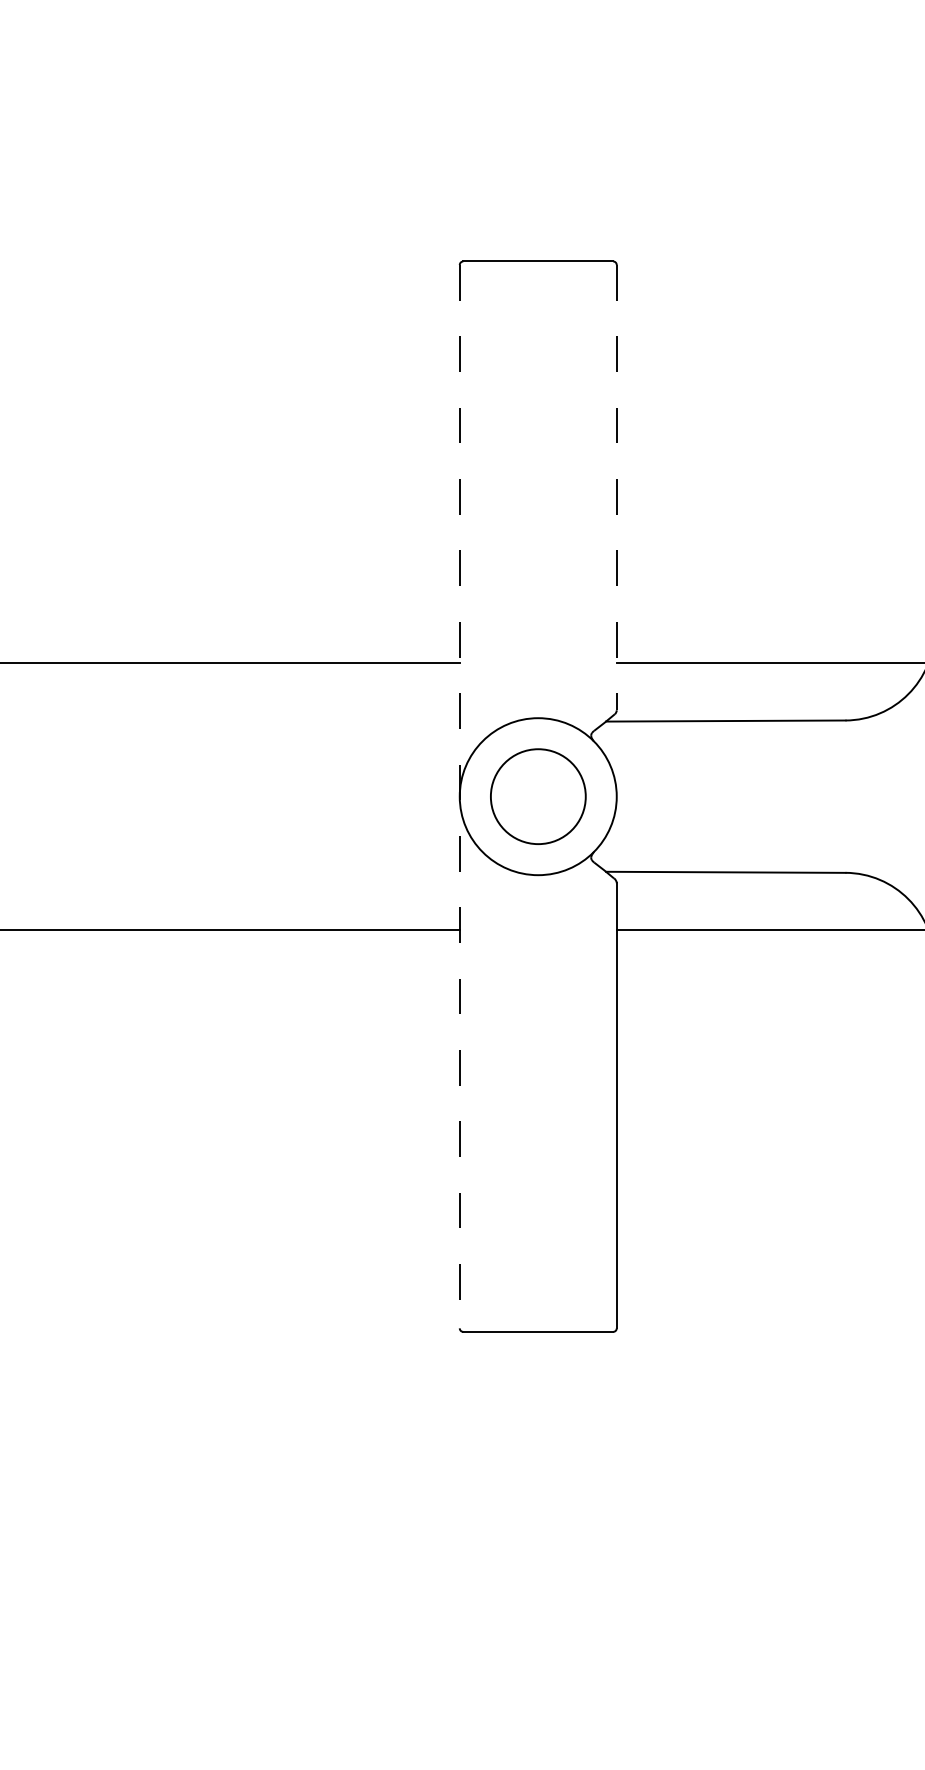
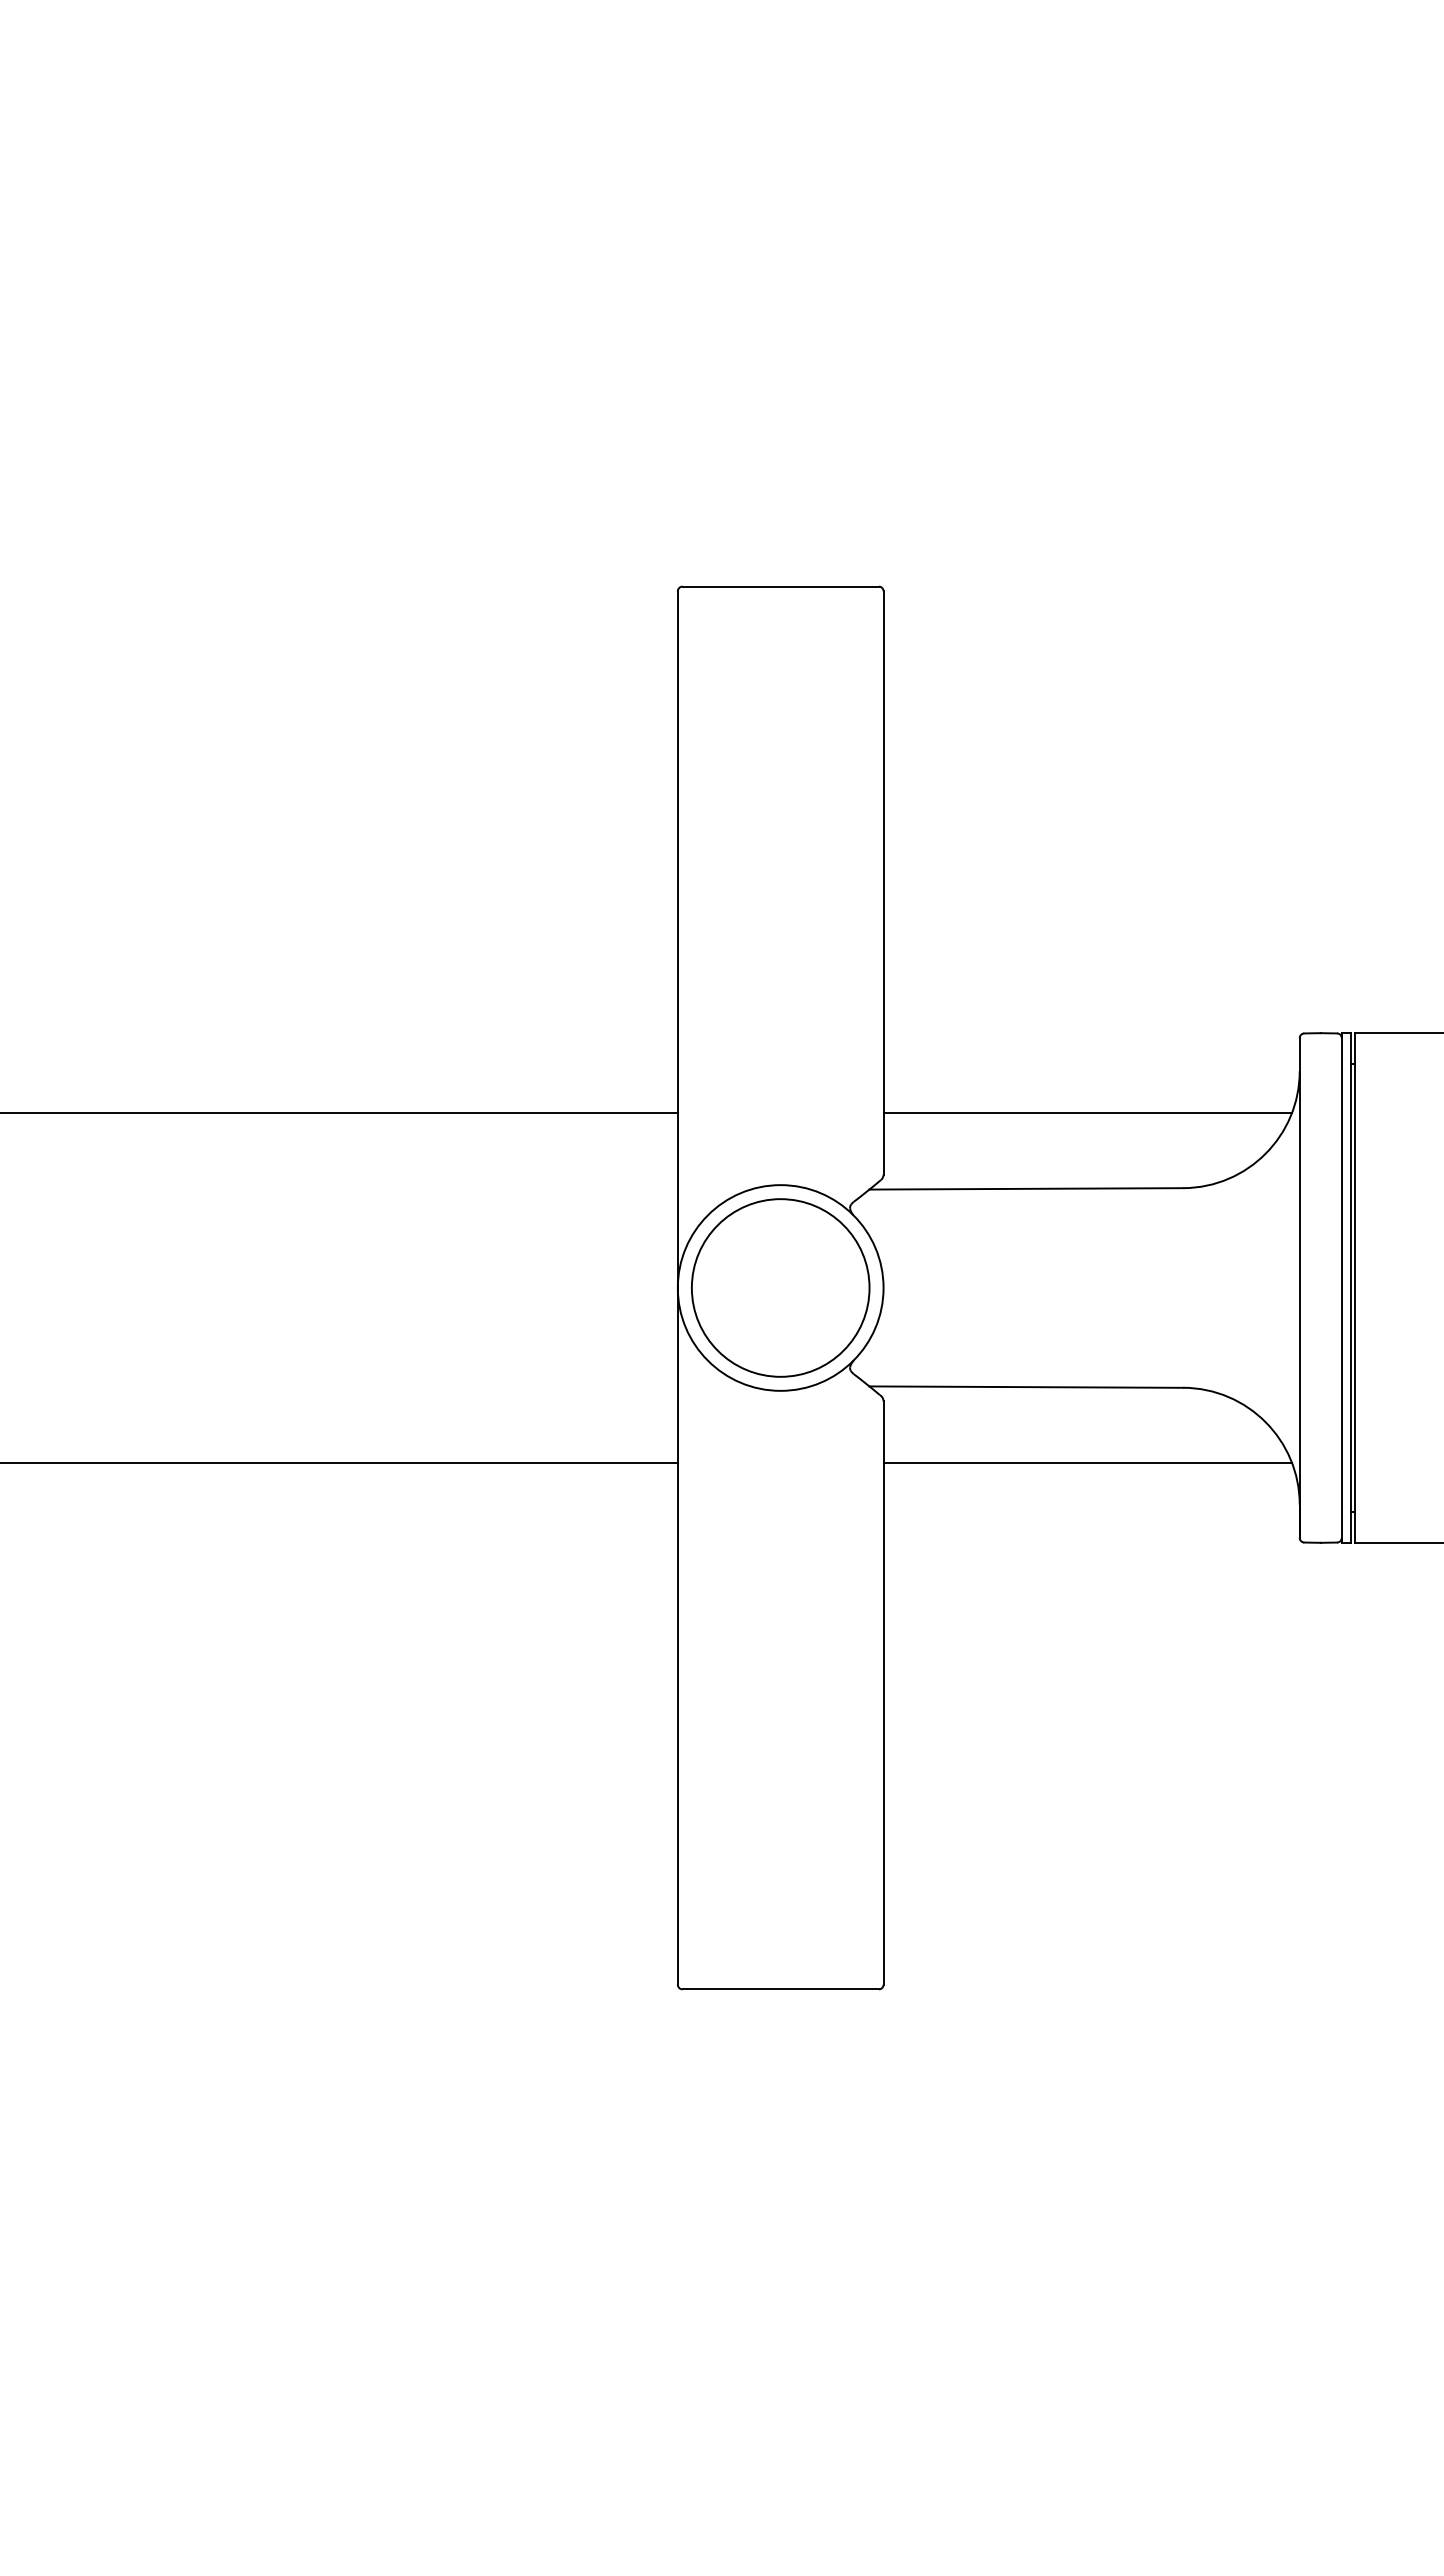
line: (616, 488) -> (883, 883), dashed -> solid
circle: (538, 796) -> (780, 1287), size x1.43
line: (459, 797) -> (677, 1288), dashed -> solid

